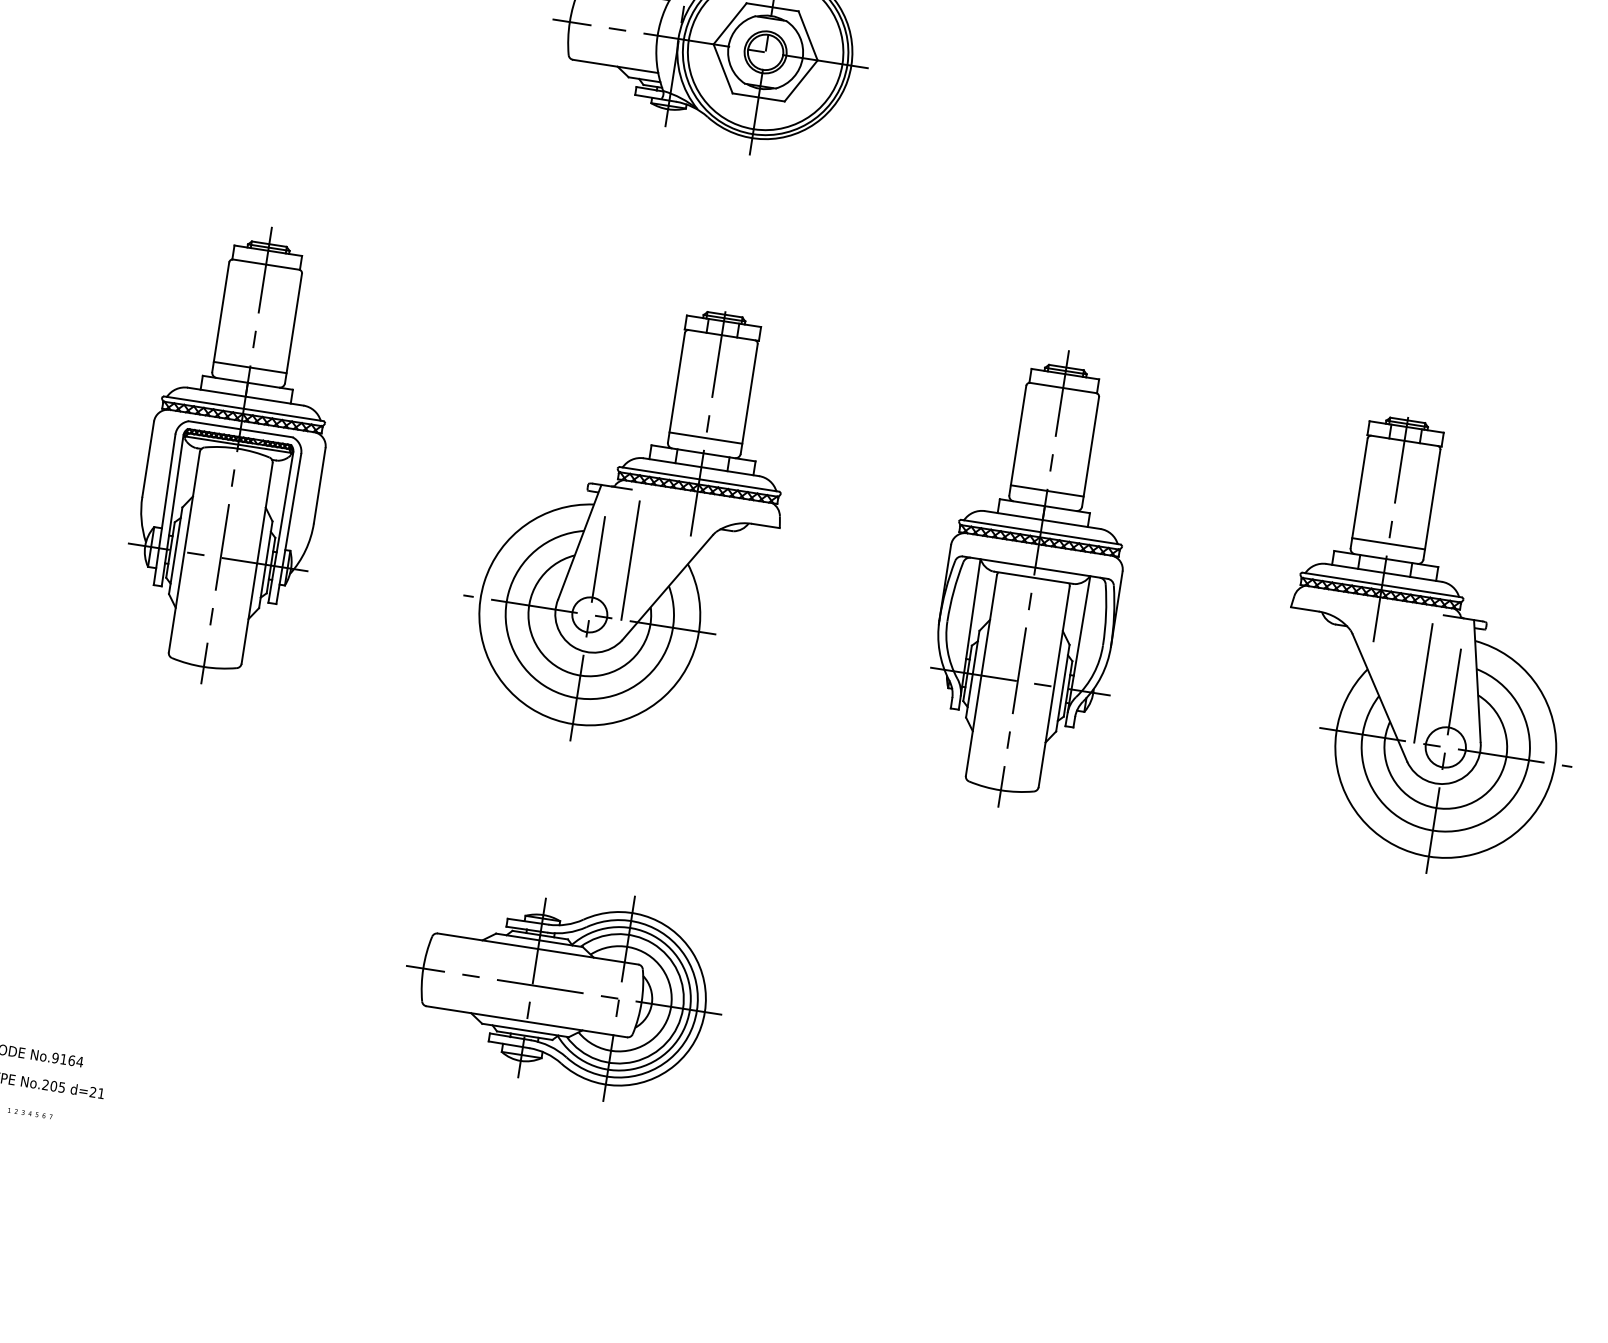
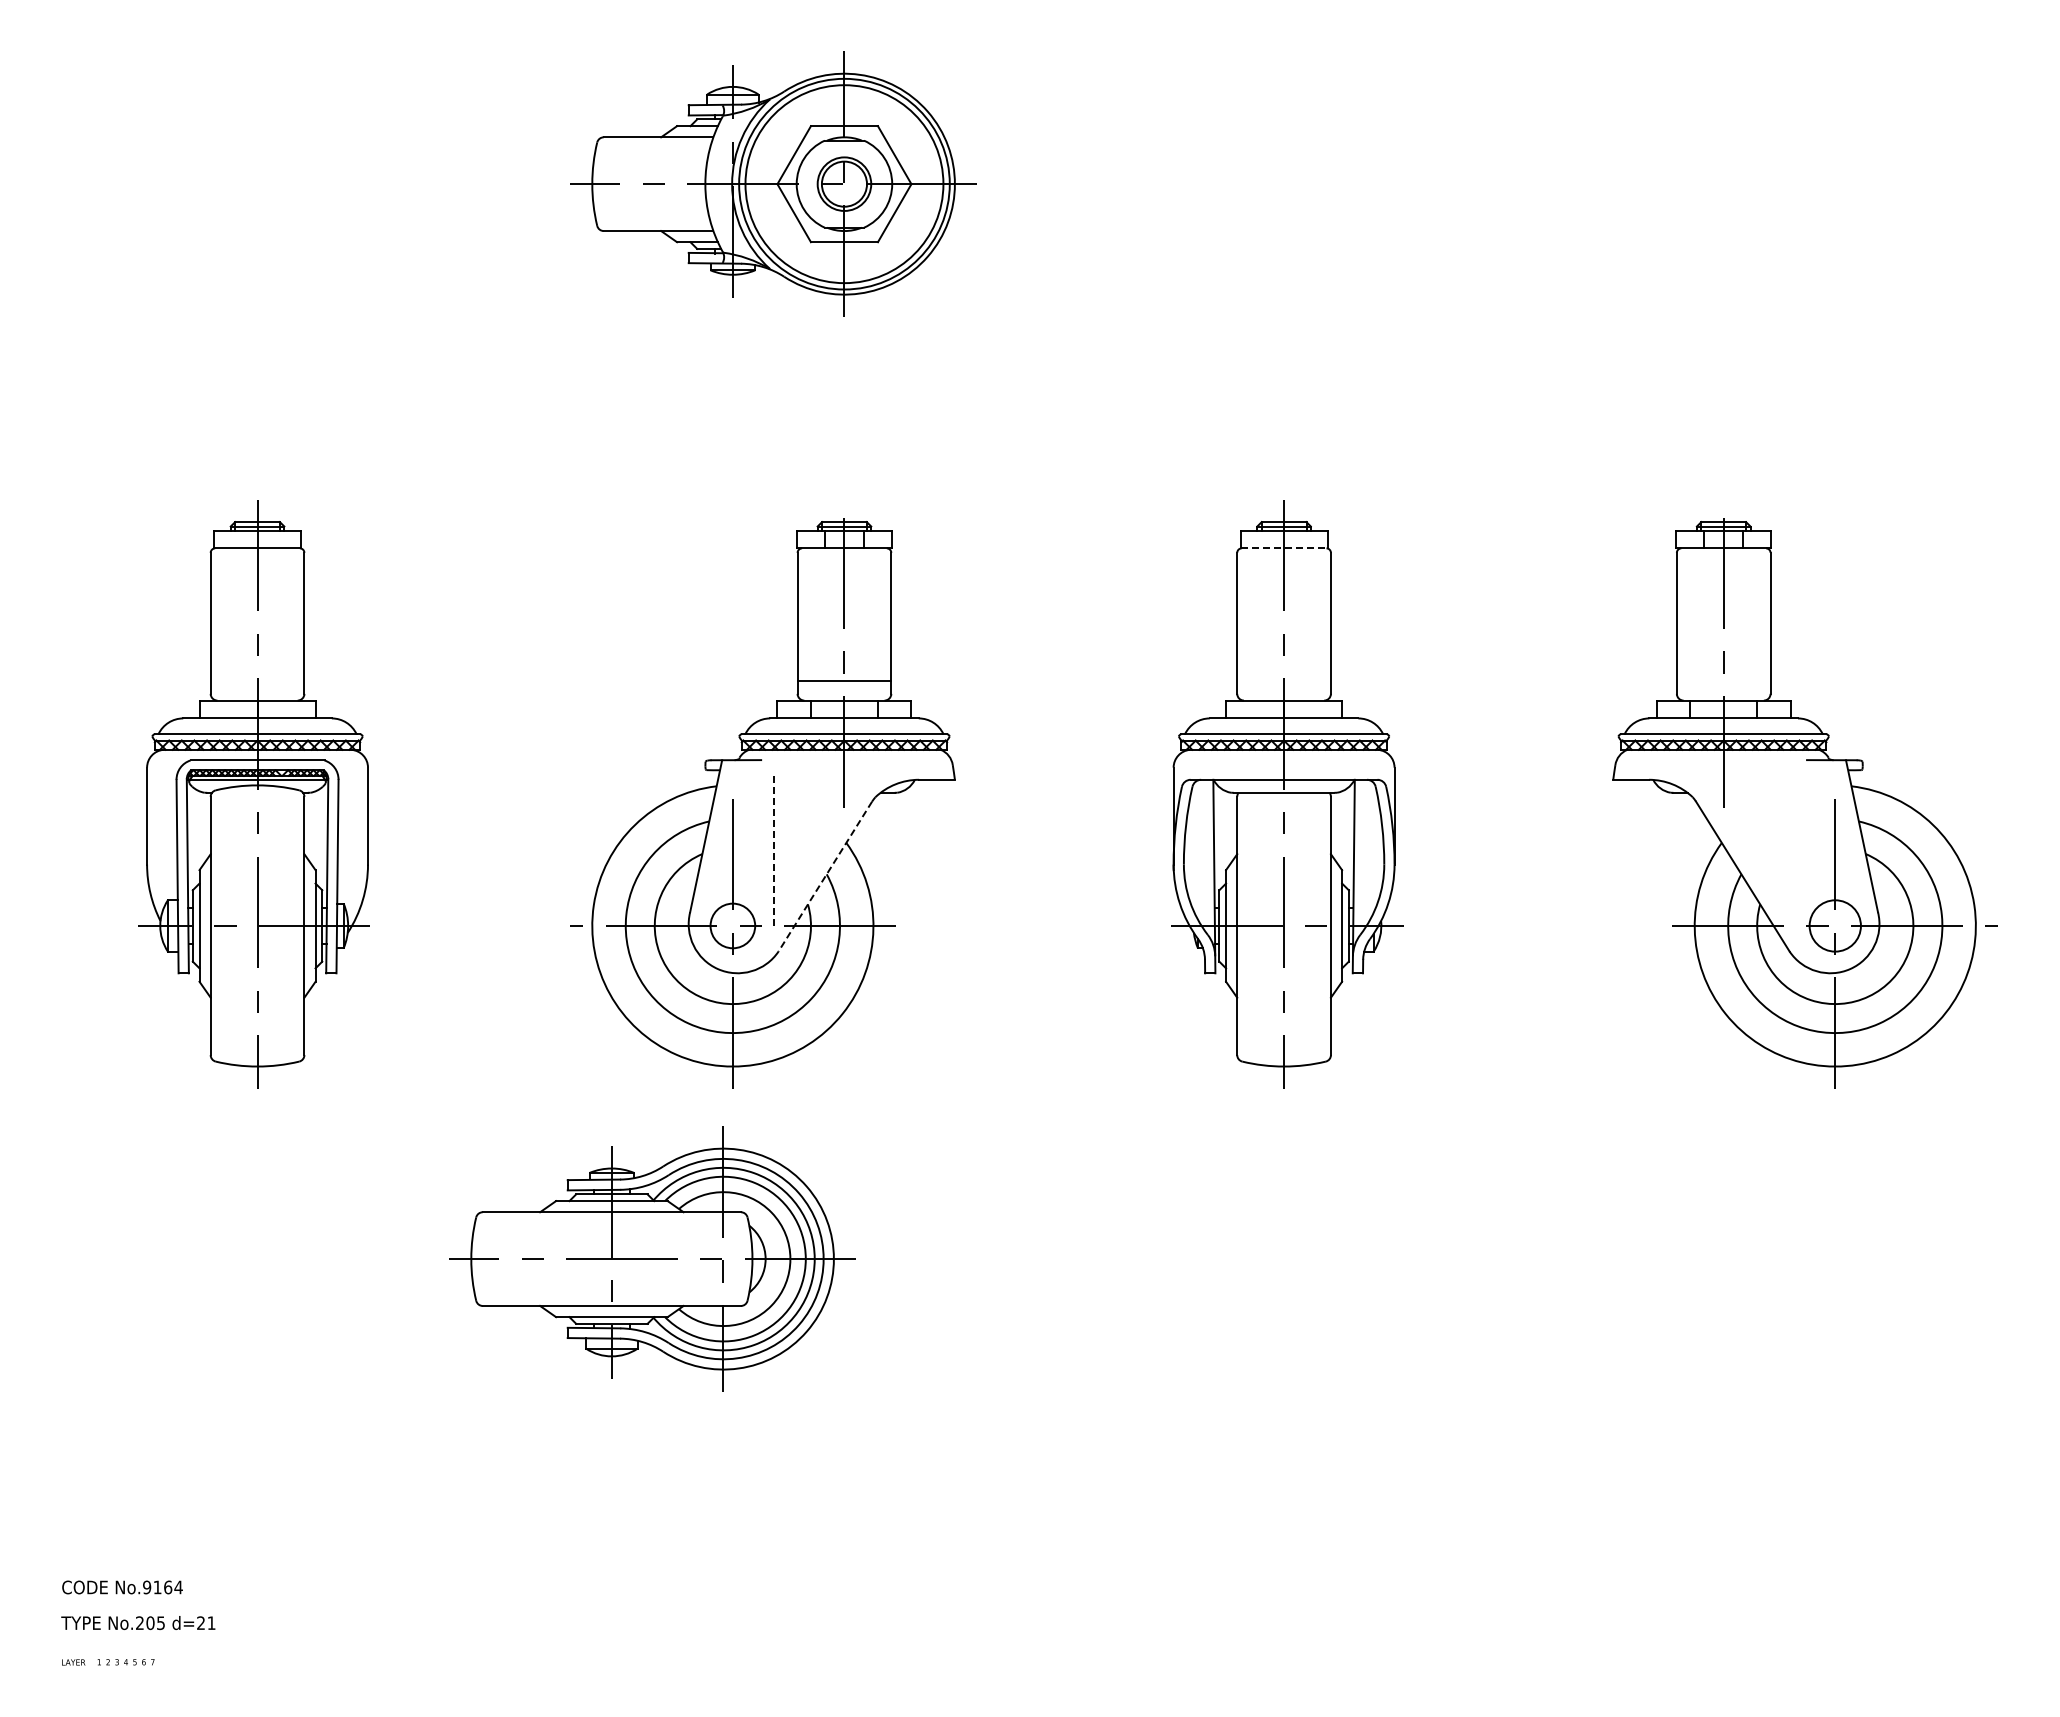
line: (250, 367) -> (257, 680), removed
line: (1063, 388) -> (1284, 548), solid -> dashed
line: (1046, 490) -> (1283, 680), removed
line: (1388, 543) -> (1723, 680), removed
line: (630, 560) -> (773, 849), solid -> dashed
line: (667, 587) -> (825, 876), solid -> dashed
line: (1423, 683) -> (1794, 849), removed
part: (564, 989) -> (652, 1258), moved

